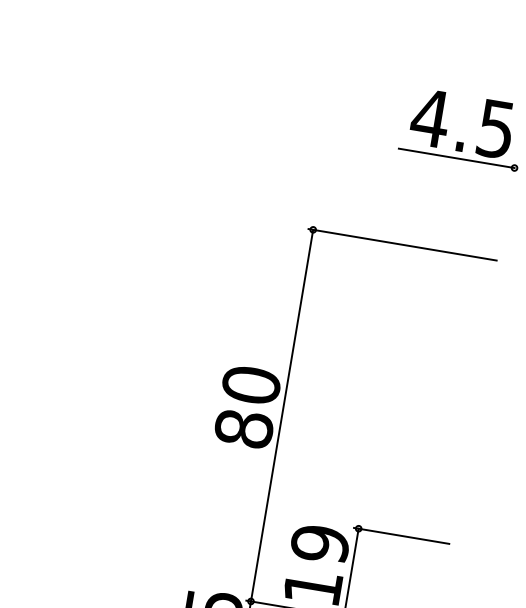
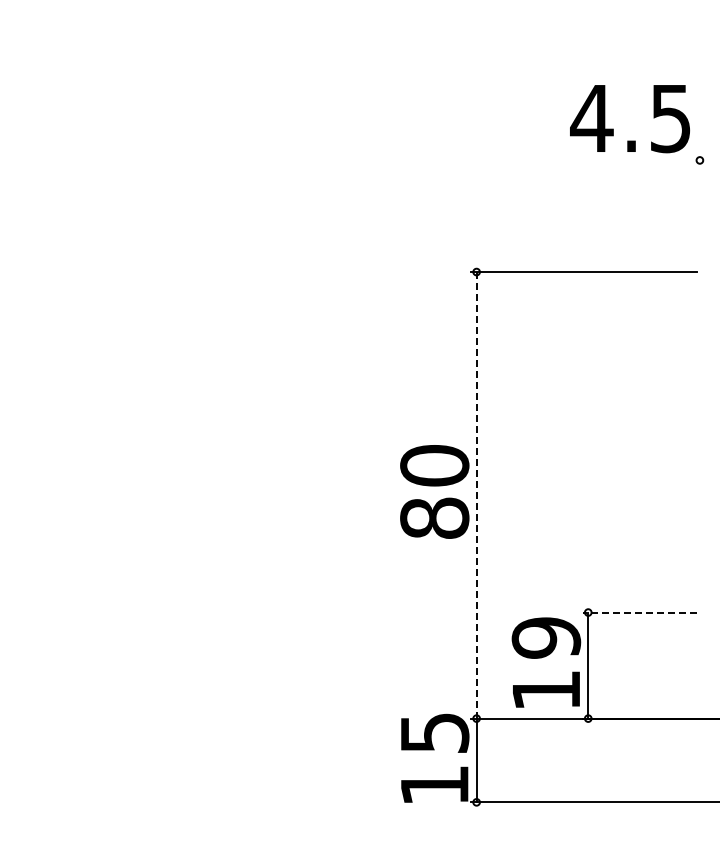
line: (455, 158) -> (629, 160), removed
line: (282, 414) -> (476, 494), solid -> dashed
line: (401, 535) -> (639, 612), solid -> dashed

